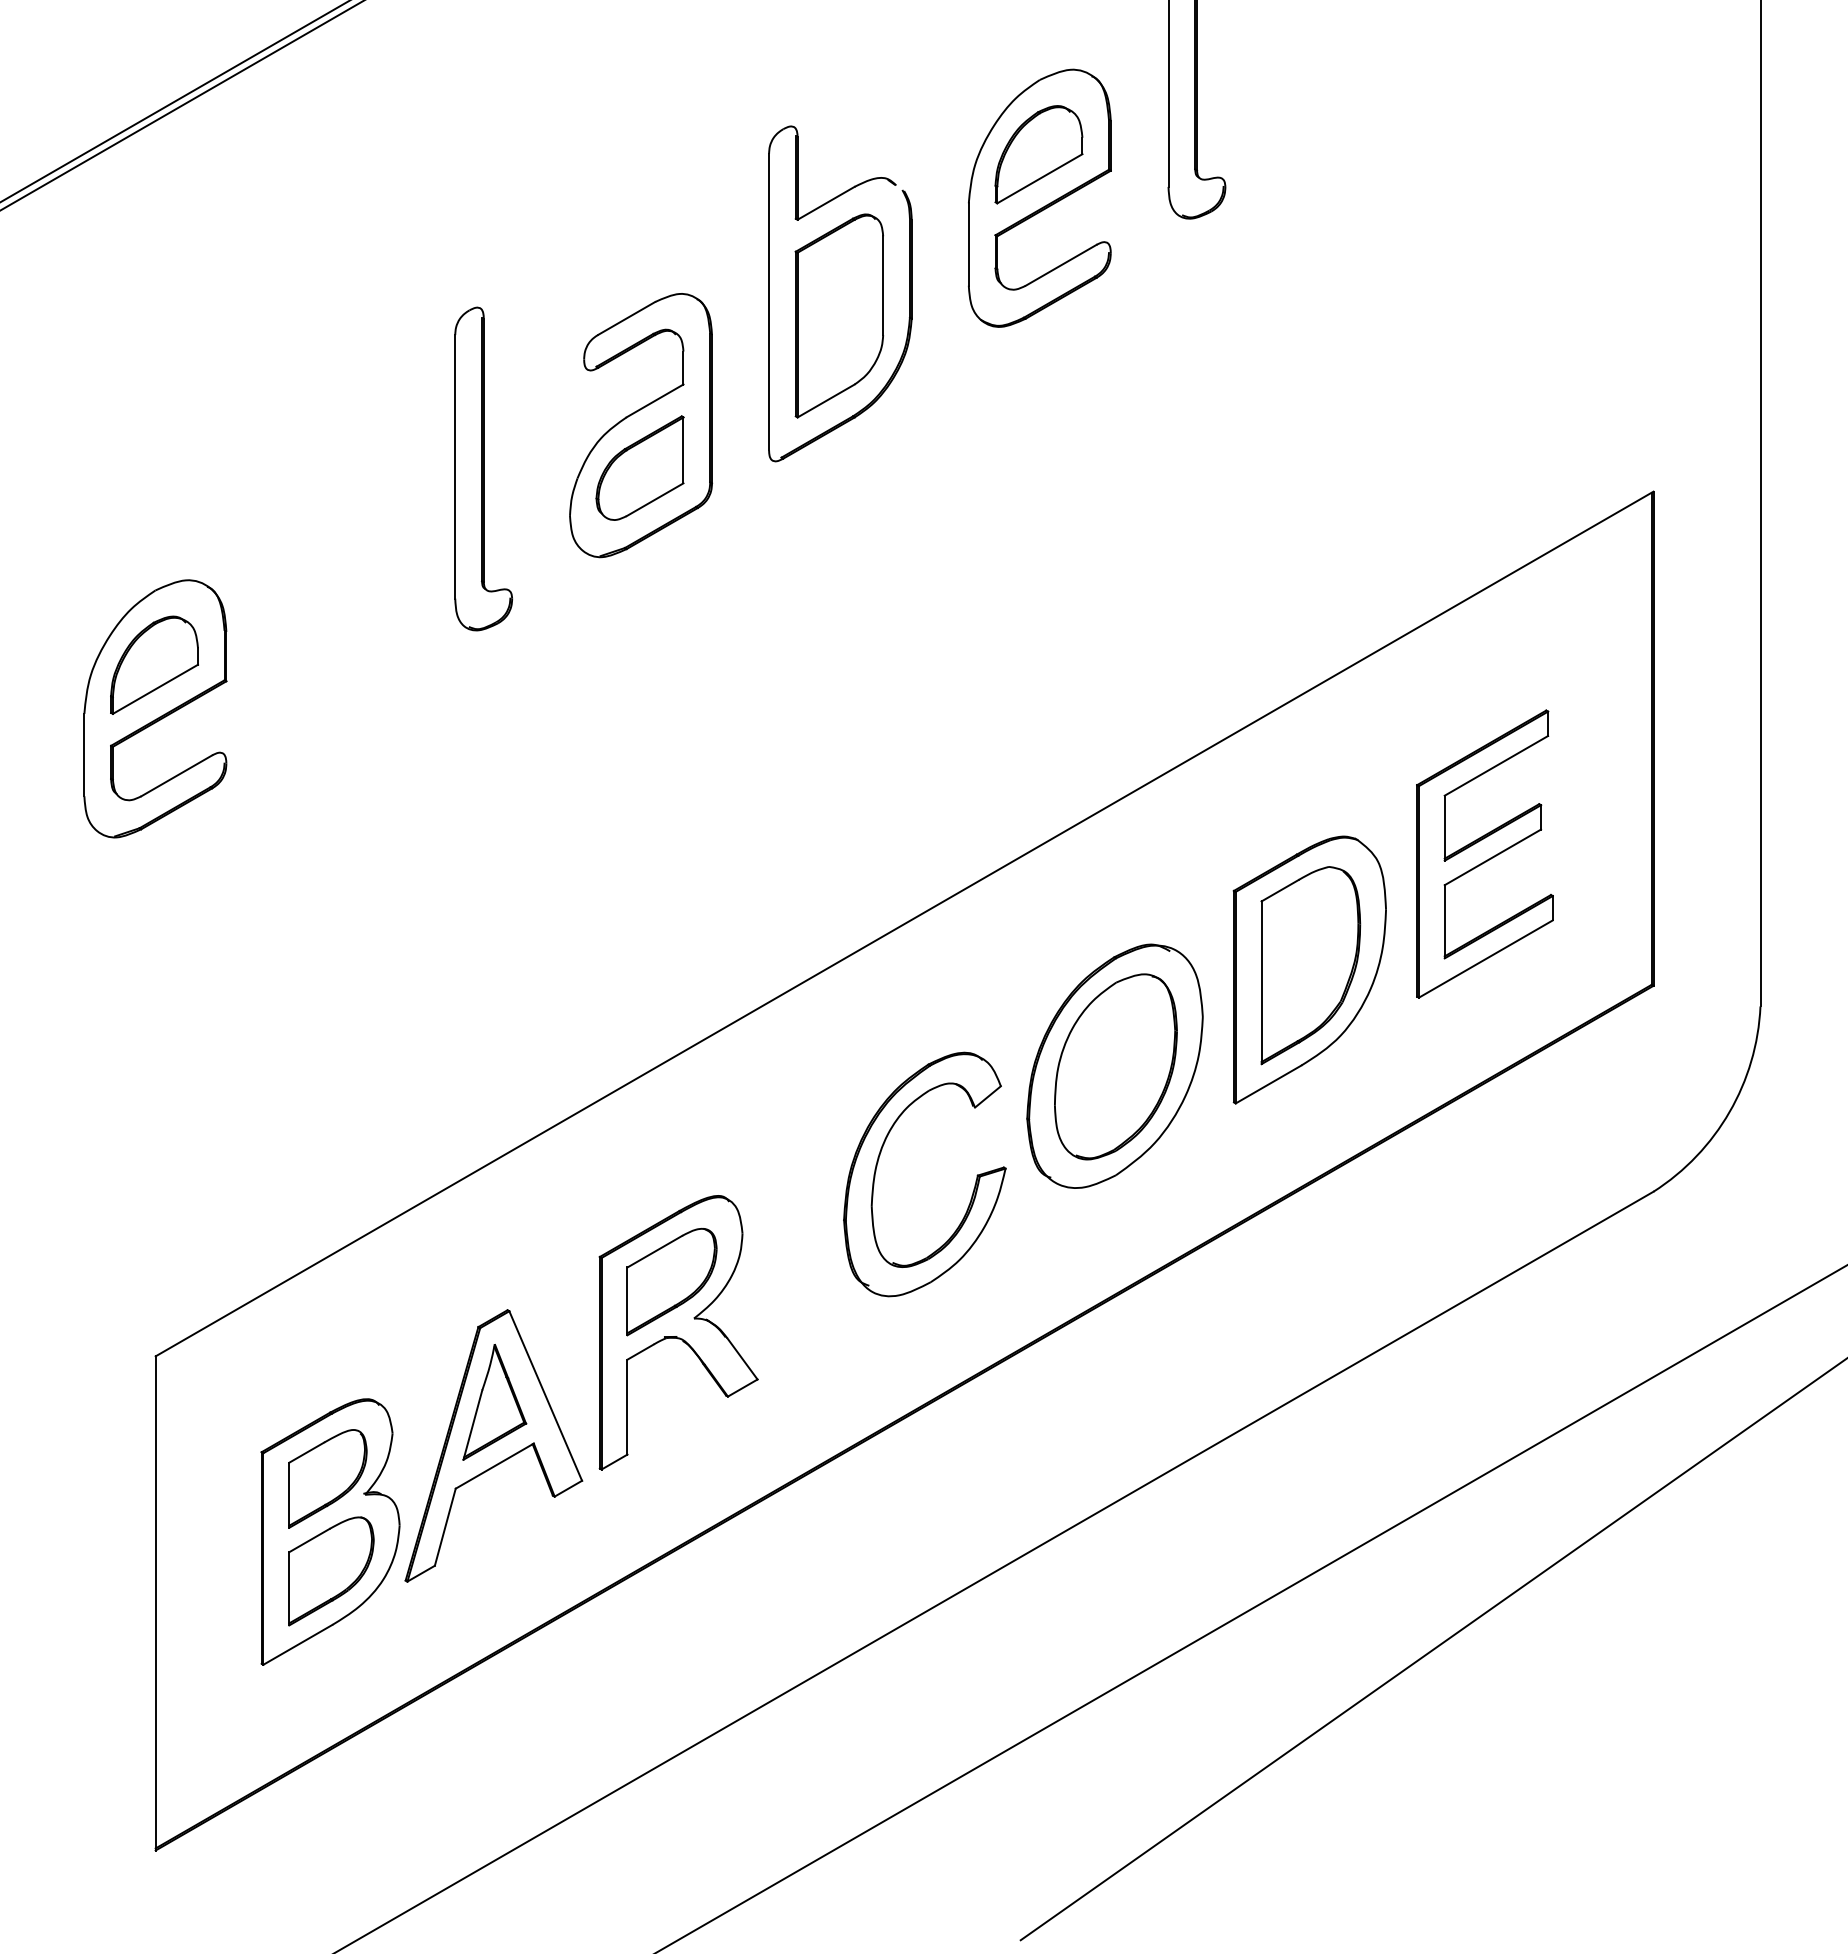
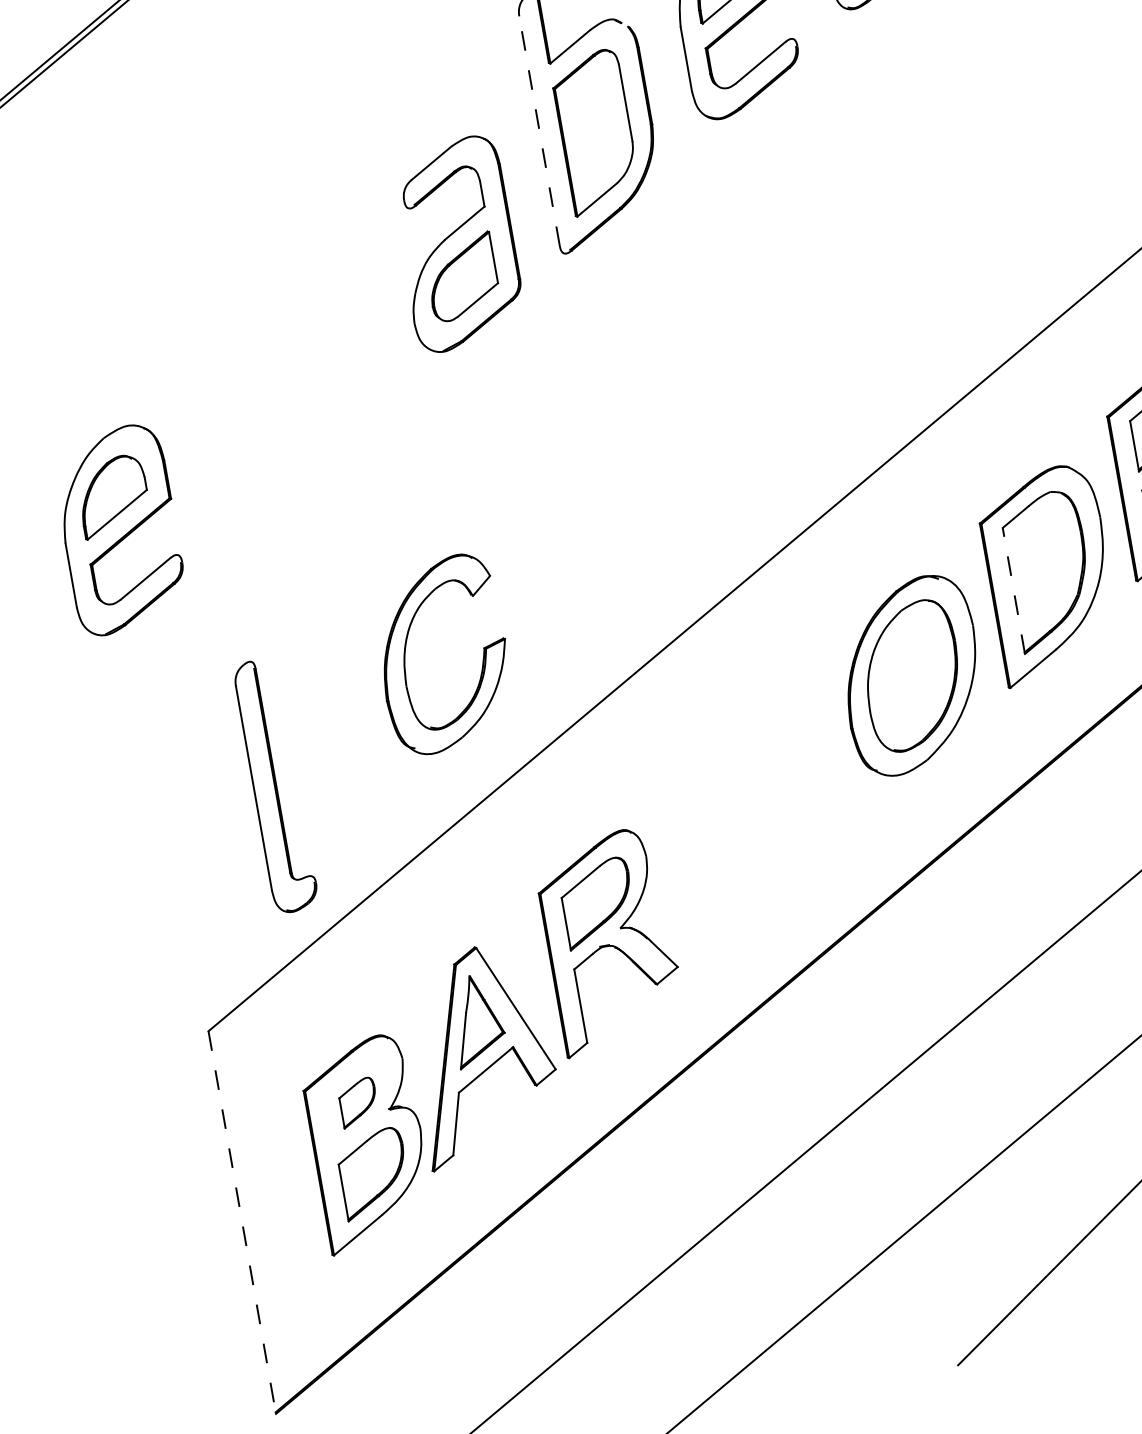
line: (769, 301) -> (539, 130), solid -> dashed
part: (483, 468) -> (276, 785), moved
line: (1261, 982) -> (1013, 590), solid -> dashed
part: (879, 1159) -> (406, 649), moved
part: (327, 1478) -> (358, 1102), size x0.6
line: (155, 1603) -> (242, 1222), solid -> dashed

